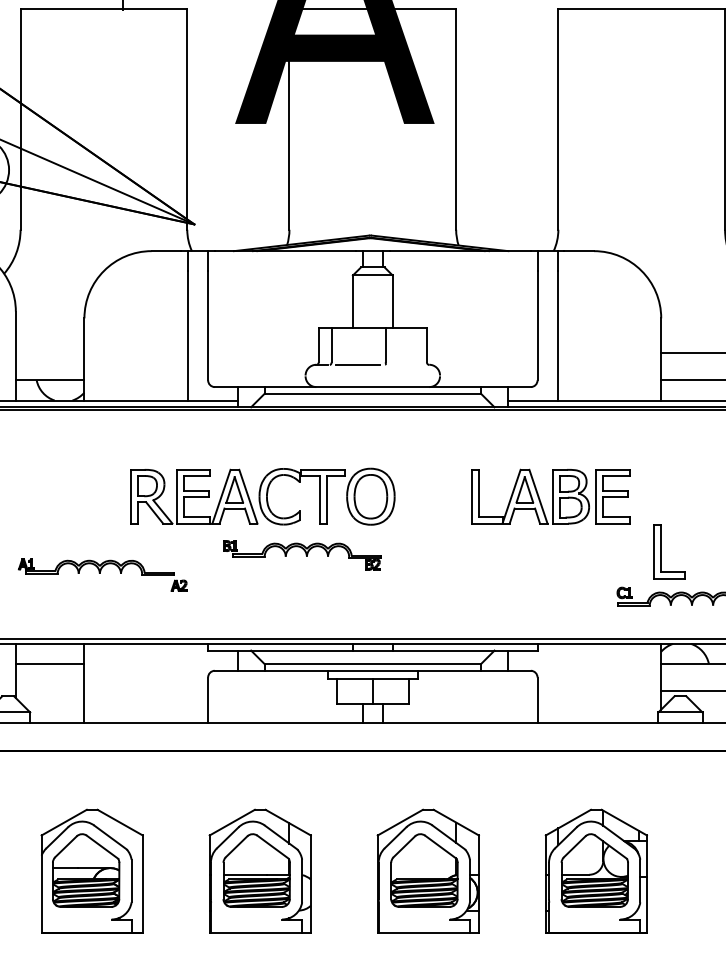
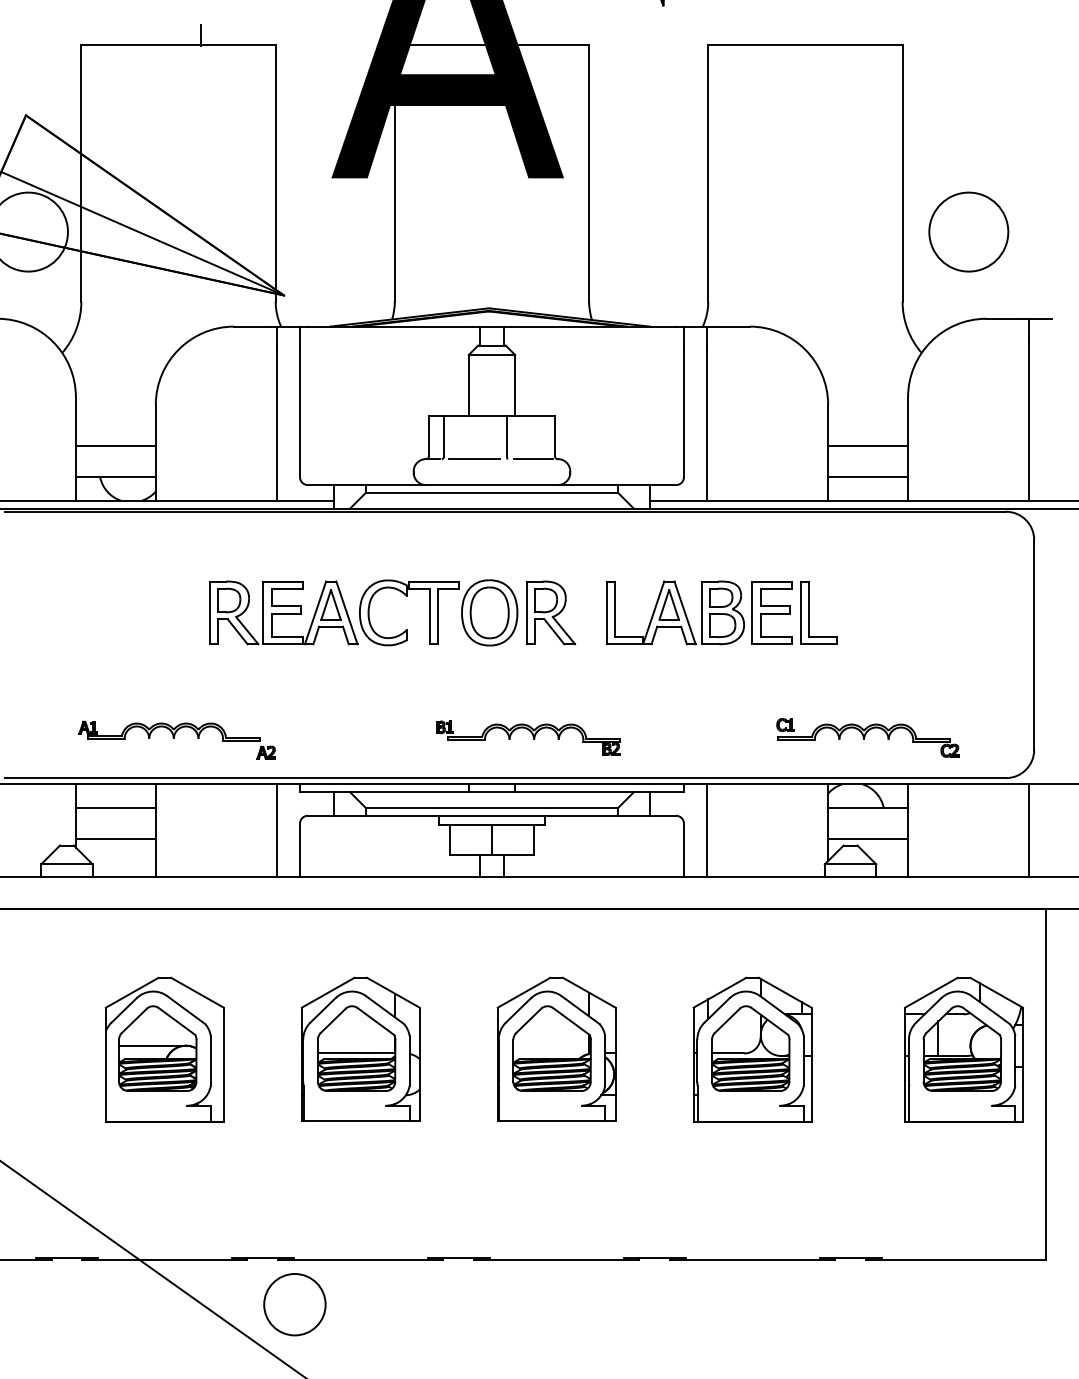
line: (49, 353) -> (115, 445), added
line: (407, 365) -> (532, 459), added
part: (423, 496) -> (551, 612), added
part: (661, 551) -> (809, 612), moved
part: (302, 554) -> (528, 737), moved
part: (102, 574) -> (176, 739), moved
line: (187, 683) -> (276, 830), added
line: (557, 683) -> (707, 830), added
line: (49, 691) -> (115, 839), added

